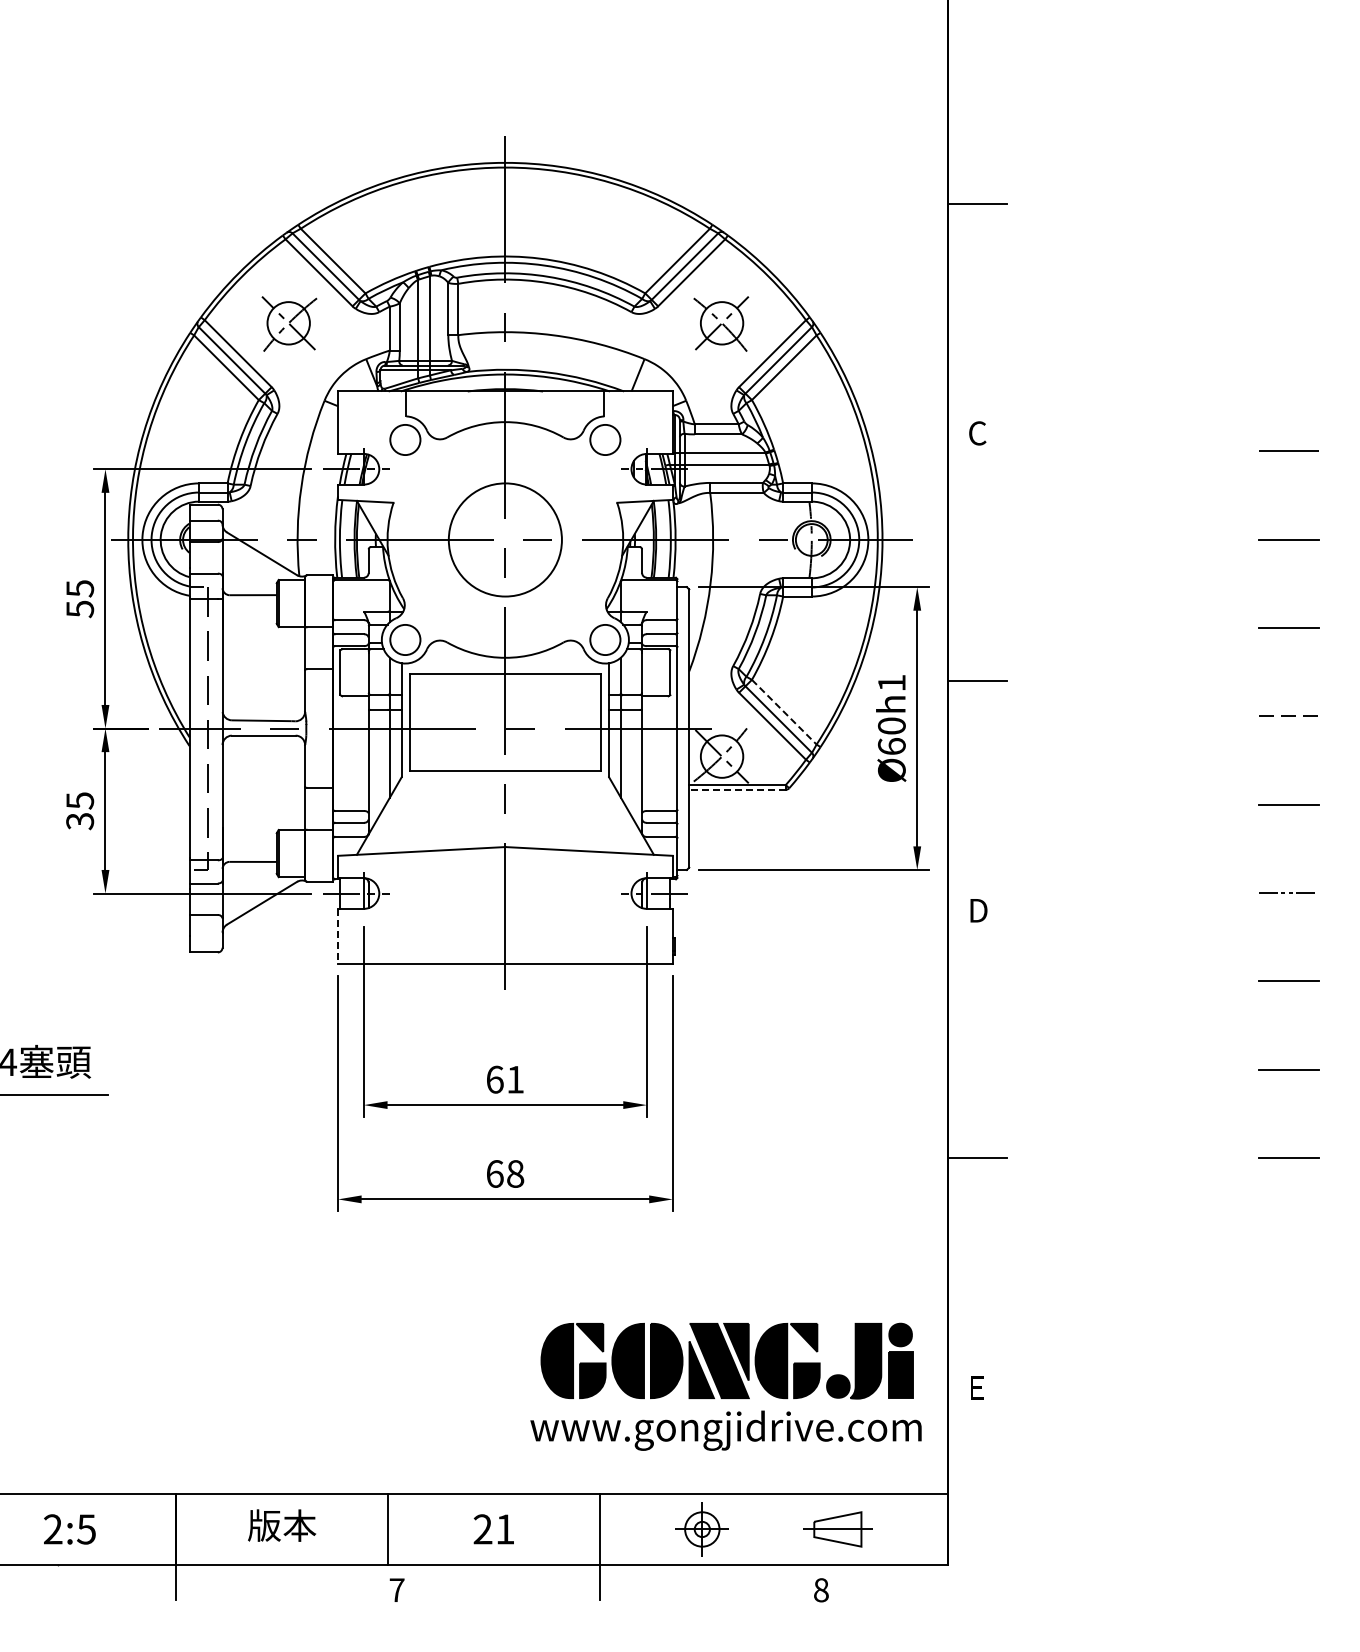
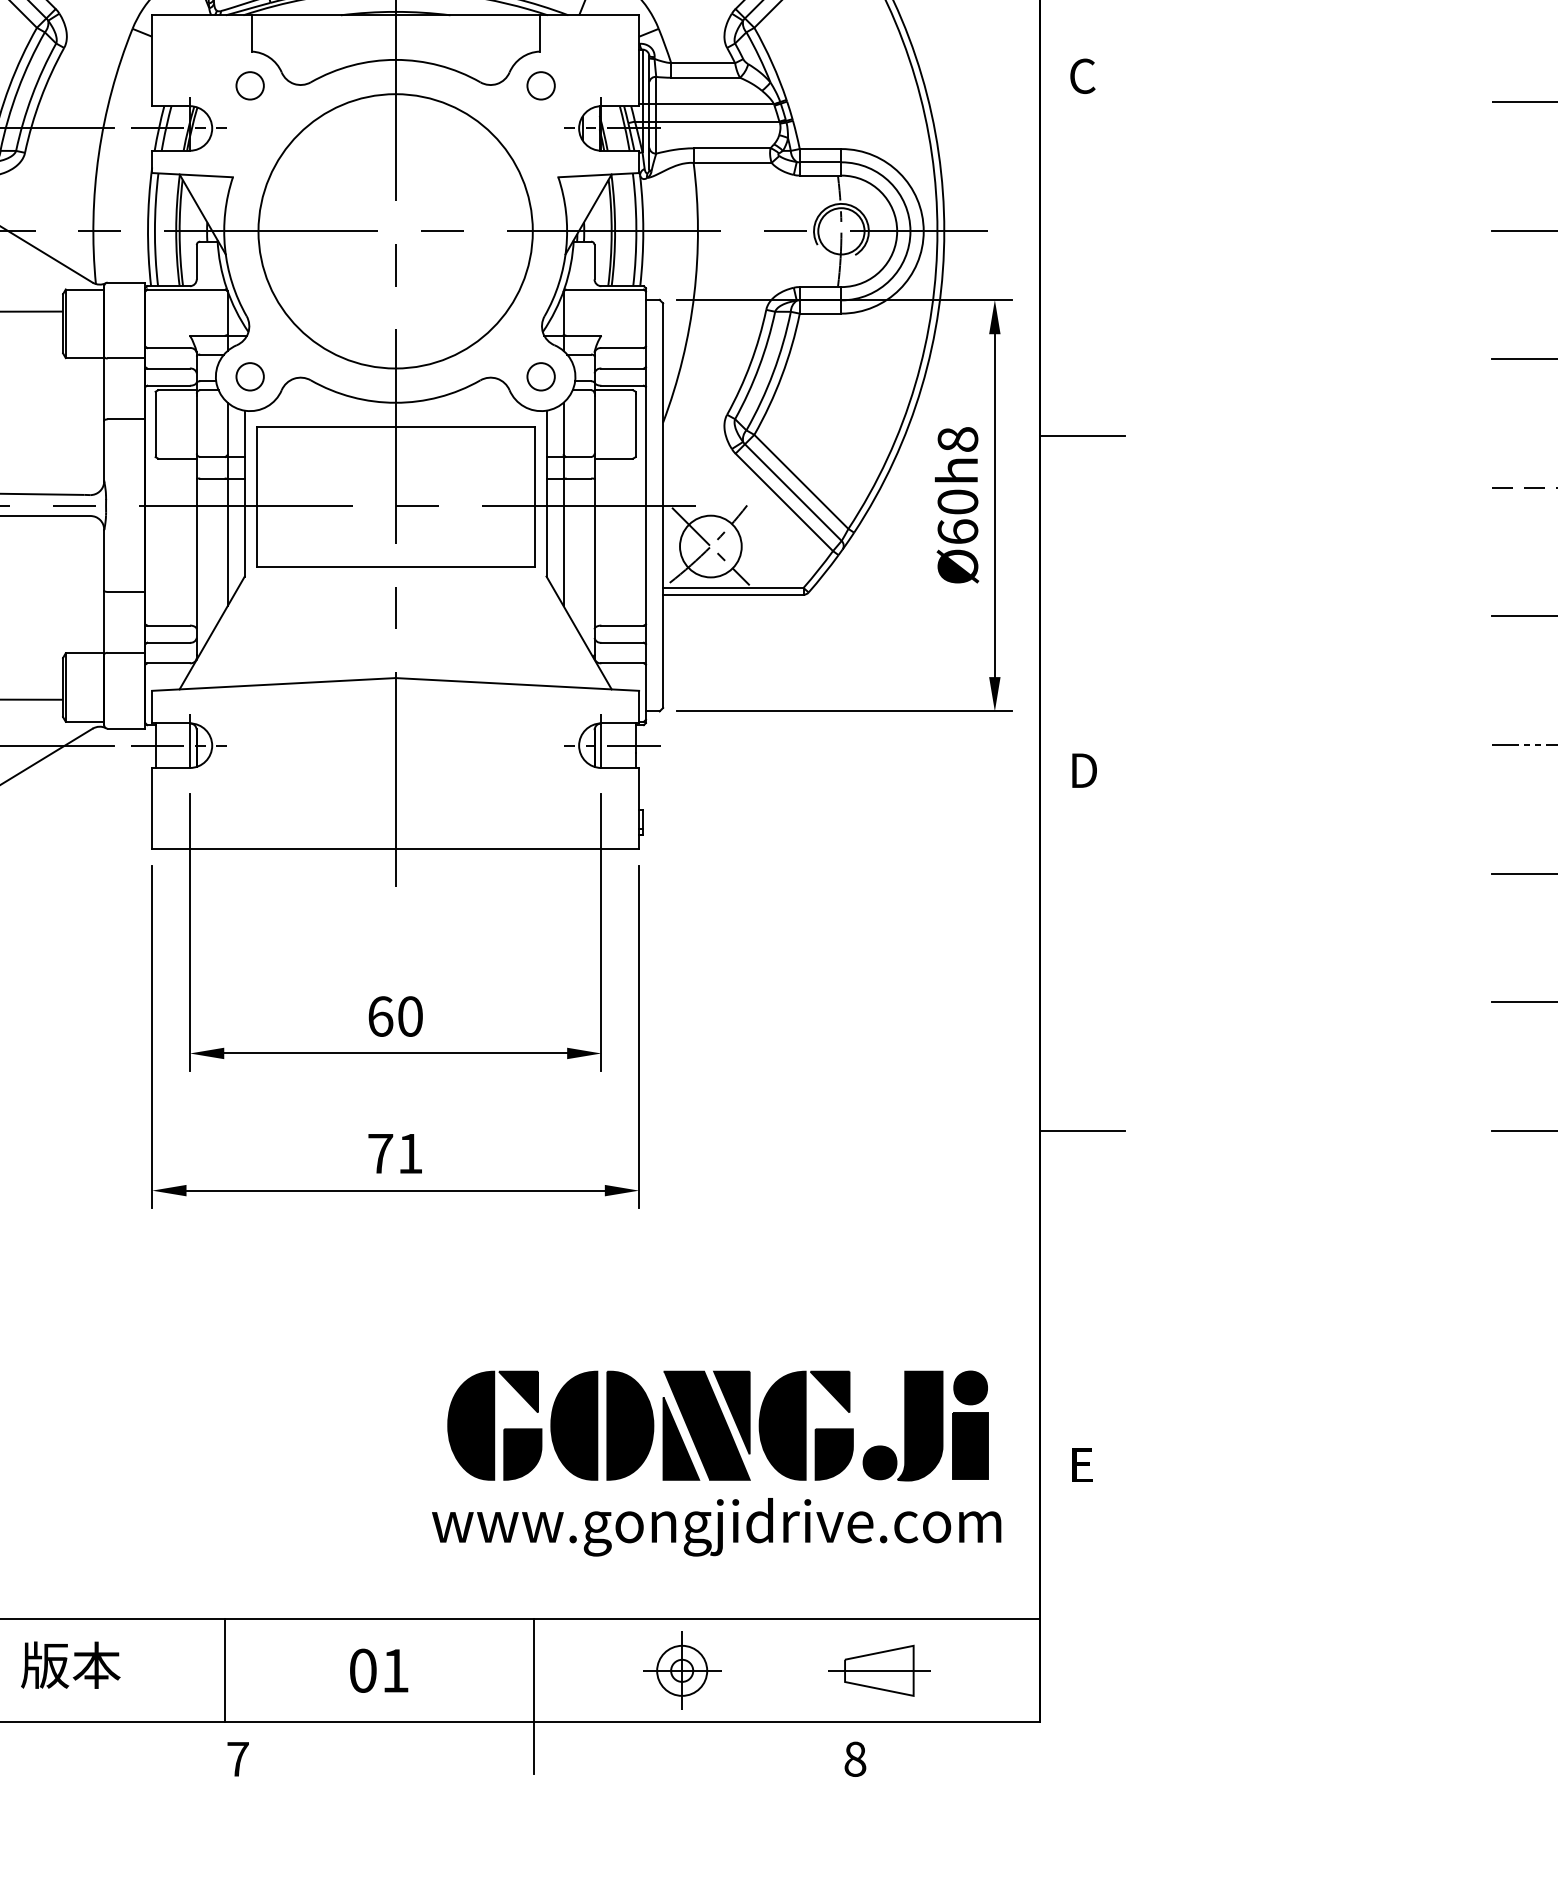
circle: (404, 439) -> (248, 85), size x0.62
circle: (604, 439) -> (539, 85), size x0.62
circle: (505, 539) -> (395, 230), size x1.67
circle: (404, 639) -> (248, 376), size x0.62
circle: (604, 639) -> (539, 376), size x0.62
text: (891, 682) -> (957, 438), Ø60h1 -> Ø60h8
line: (784, 712) -> (801, 482), dashed -> solid
line: (737, 789) -> (733, 594), dashed -> solid
line: (338, 936) -> (152, 808), dashed -> solid
text: (515, 1079) -> (410, 1016), 61 -> 60
text: (505, 1173) -> (395, 1152), 68 -> 71
text: (482, 1529) -> (362, 1670), 21 -> 01

